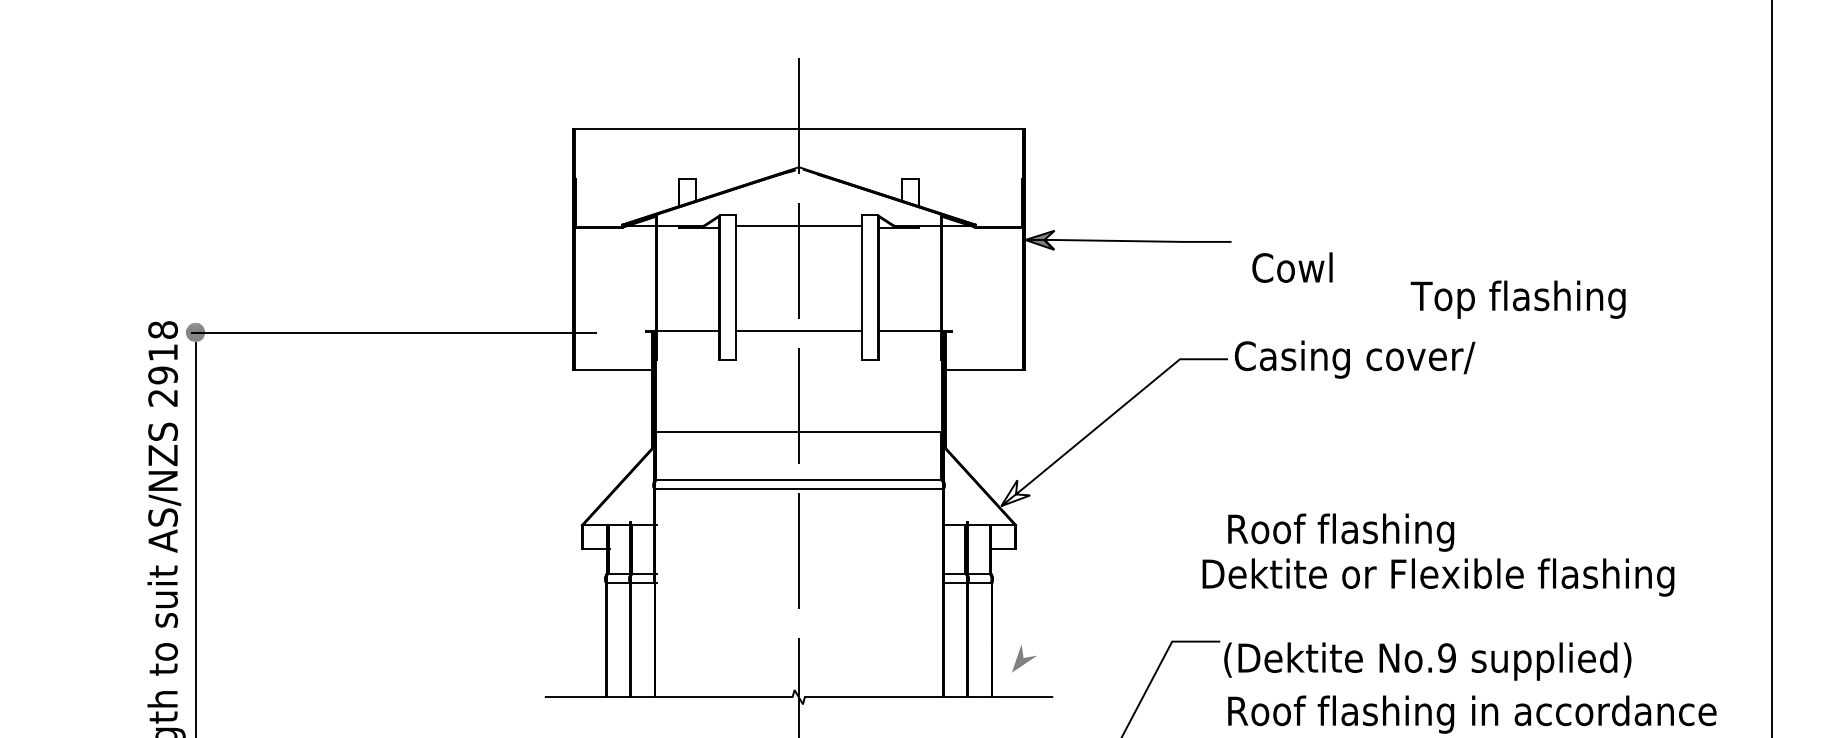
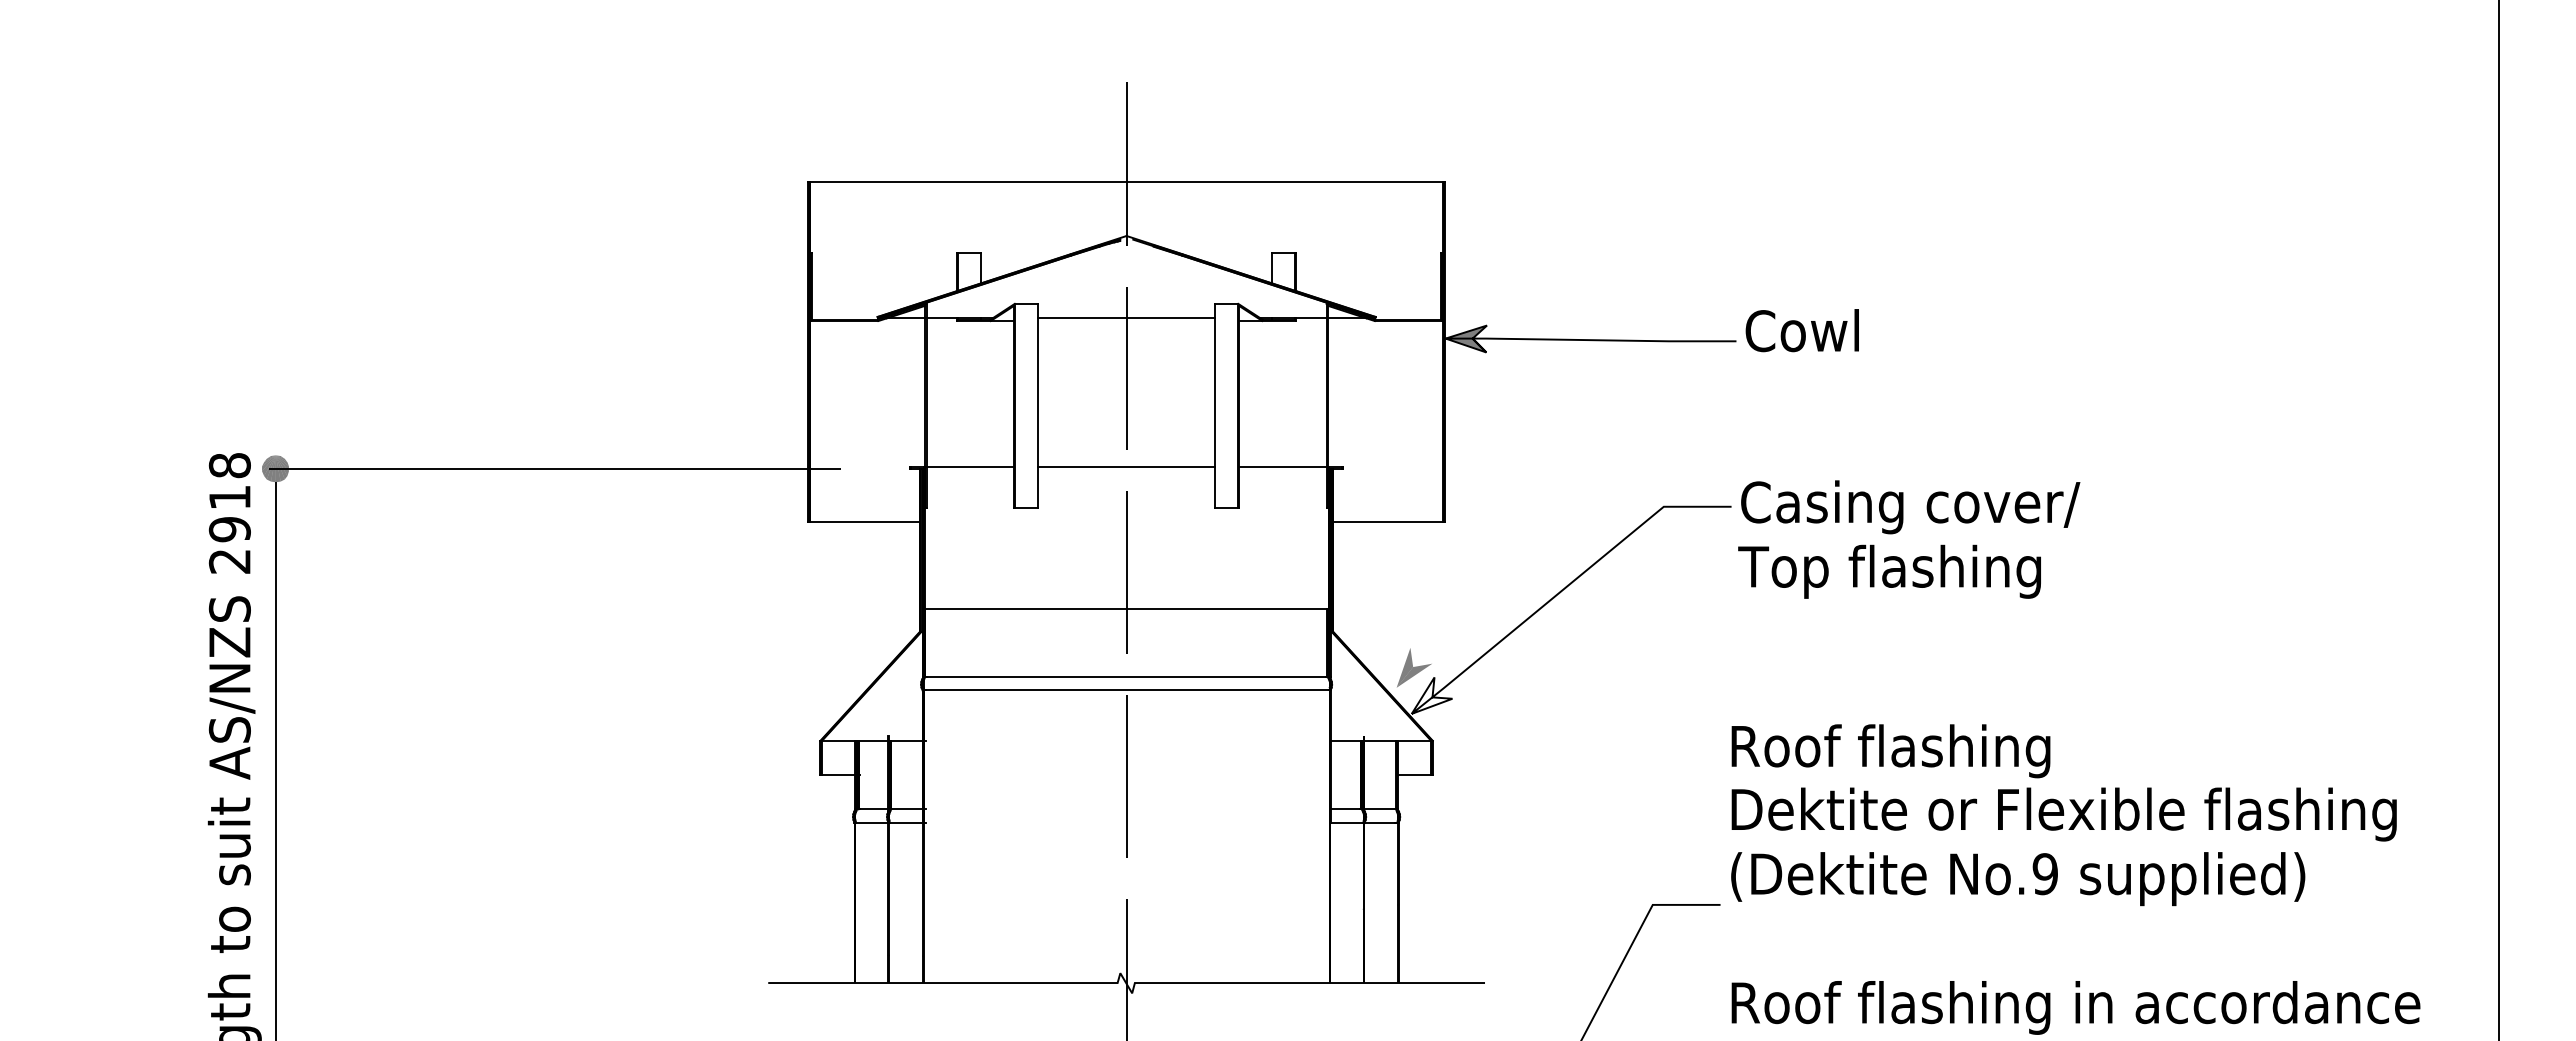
text: (1291, 267) -> (1801, 330), moved
text: (1518, 299) -> (1889, 571), moved
text: (1437, 577) -> (2063, 814), moved
part: (1024, 658) -> (1414, 667), moved
text: (1428, 661) -> (2018, 879), moved

